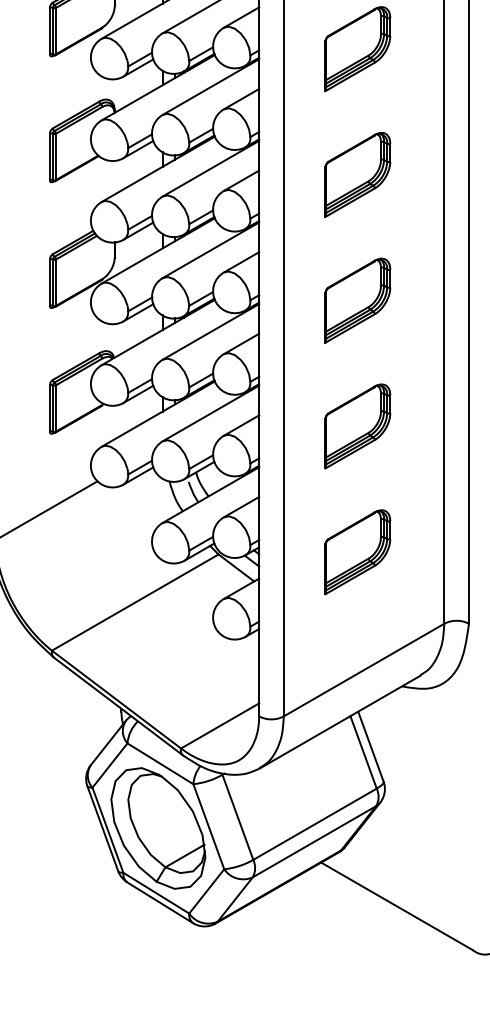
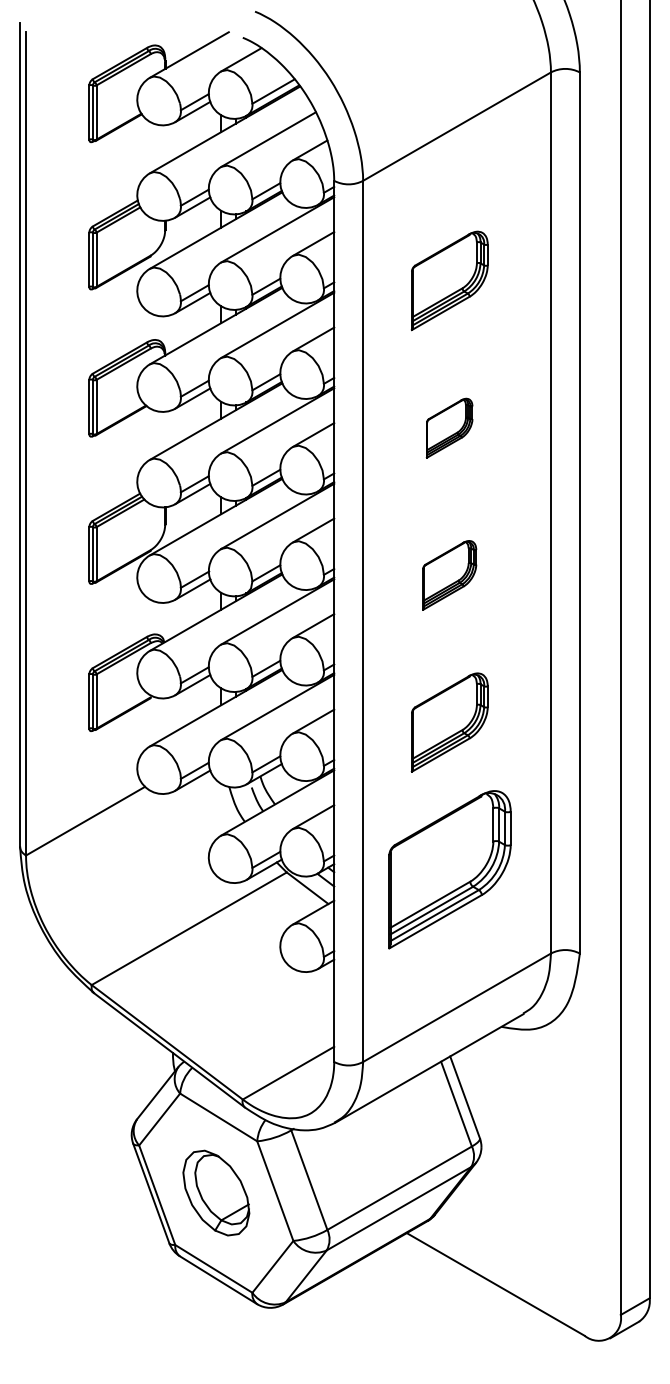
part: (357, 175) -> (449, 428), size x0.6
part: (357, 300) -> (449, 575), size x0.7
part: (357, 551) -> (449, 869), size x1.6
part: (158, 827) -> (216, 1192), size x0.6

